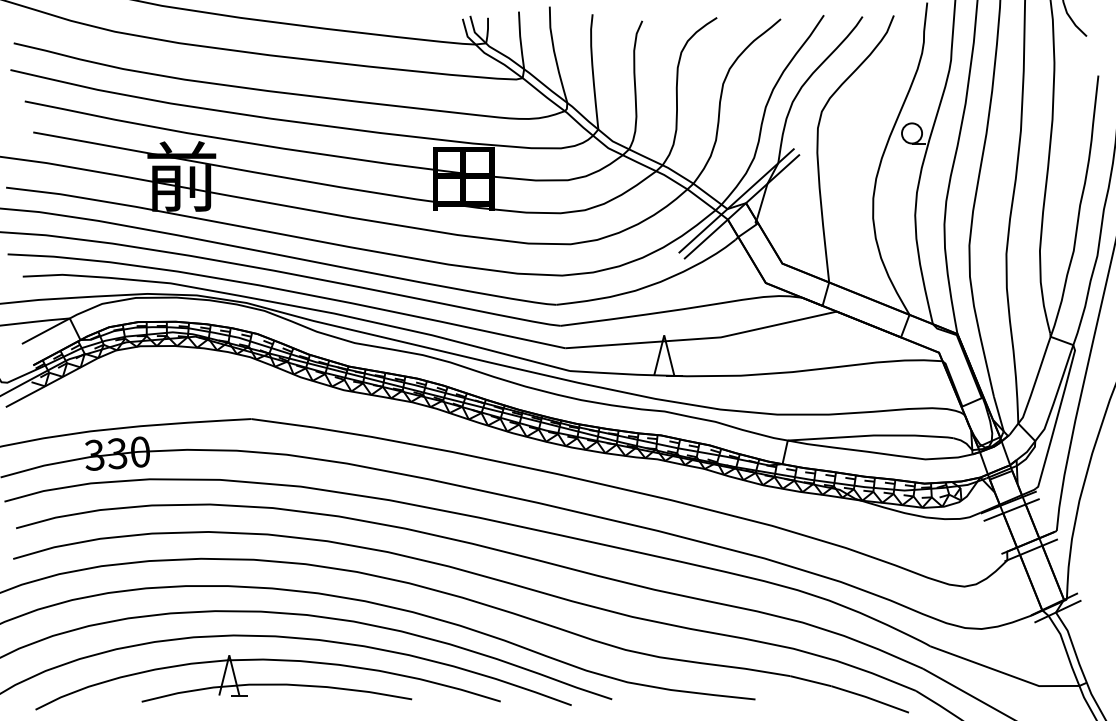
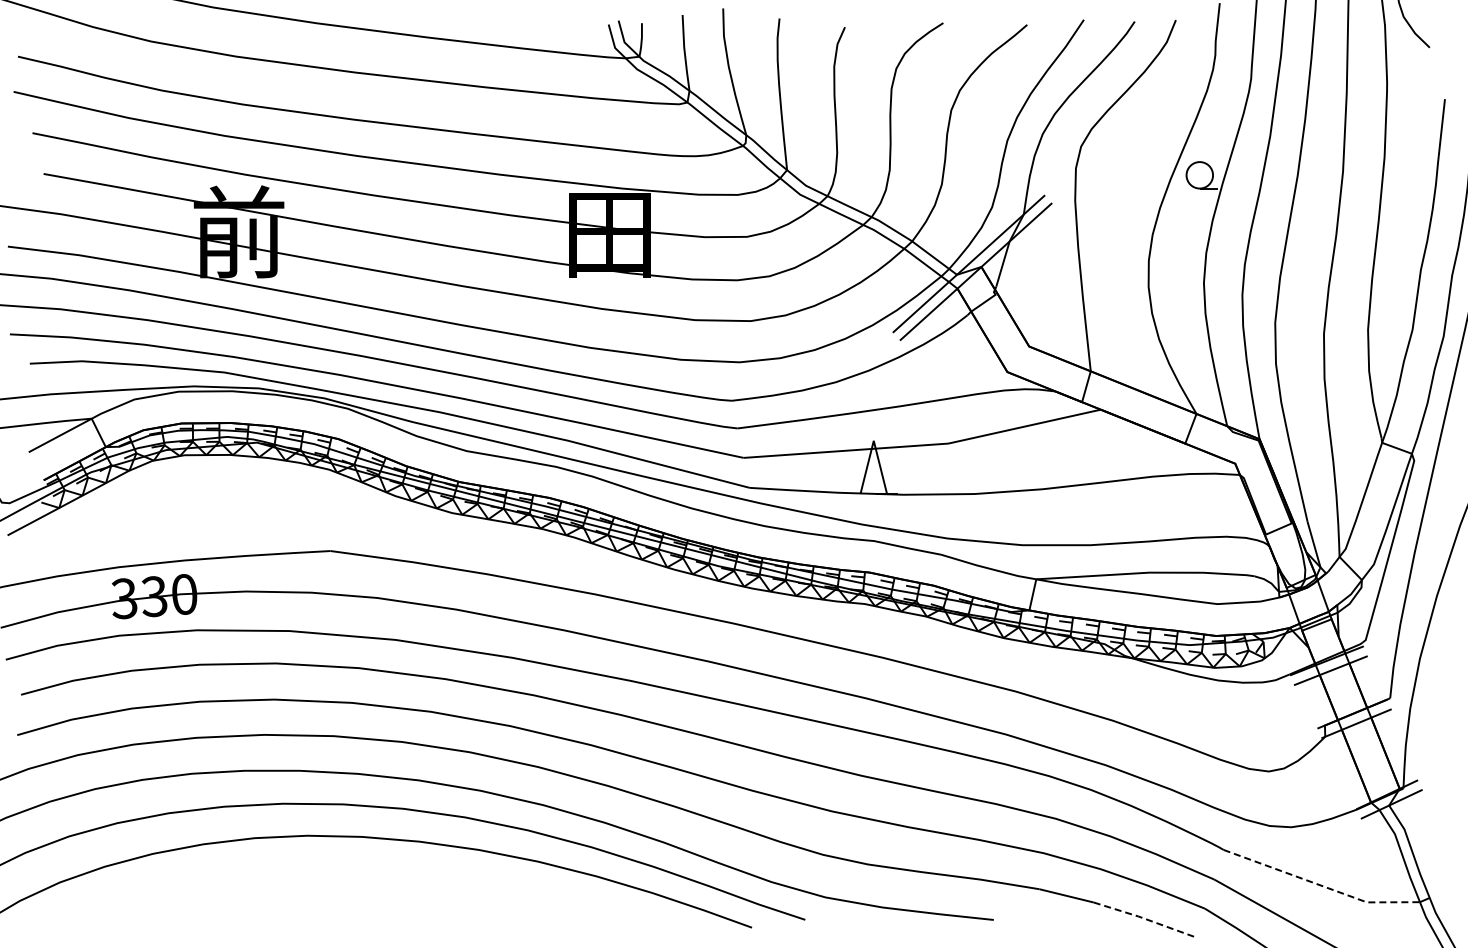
line: (1004, 673) -> (1321, 885), solid -> dashed
part: (268, 682) -> (352, 897), removed
line: (870, 698) -> (1144, 918), solid -> dashed

